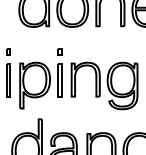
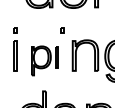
part: (40, 85) -> (44, 60), size x0.7

